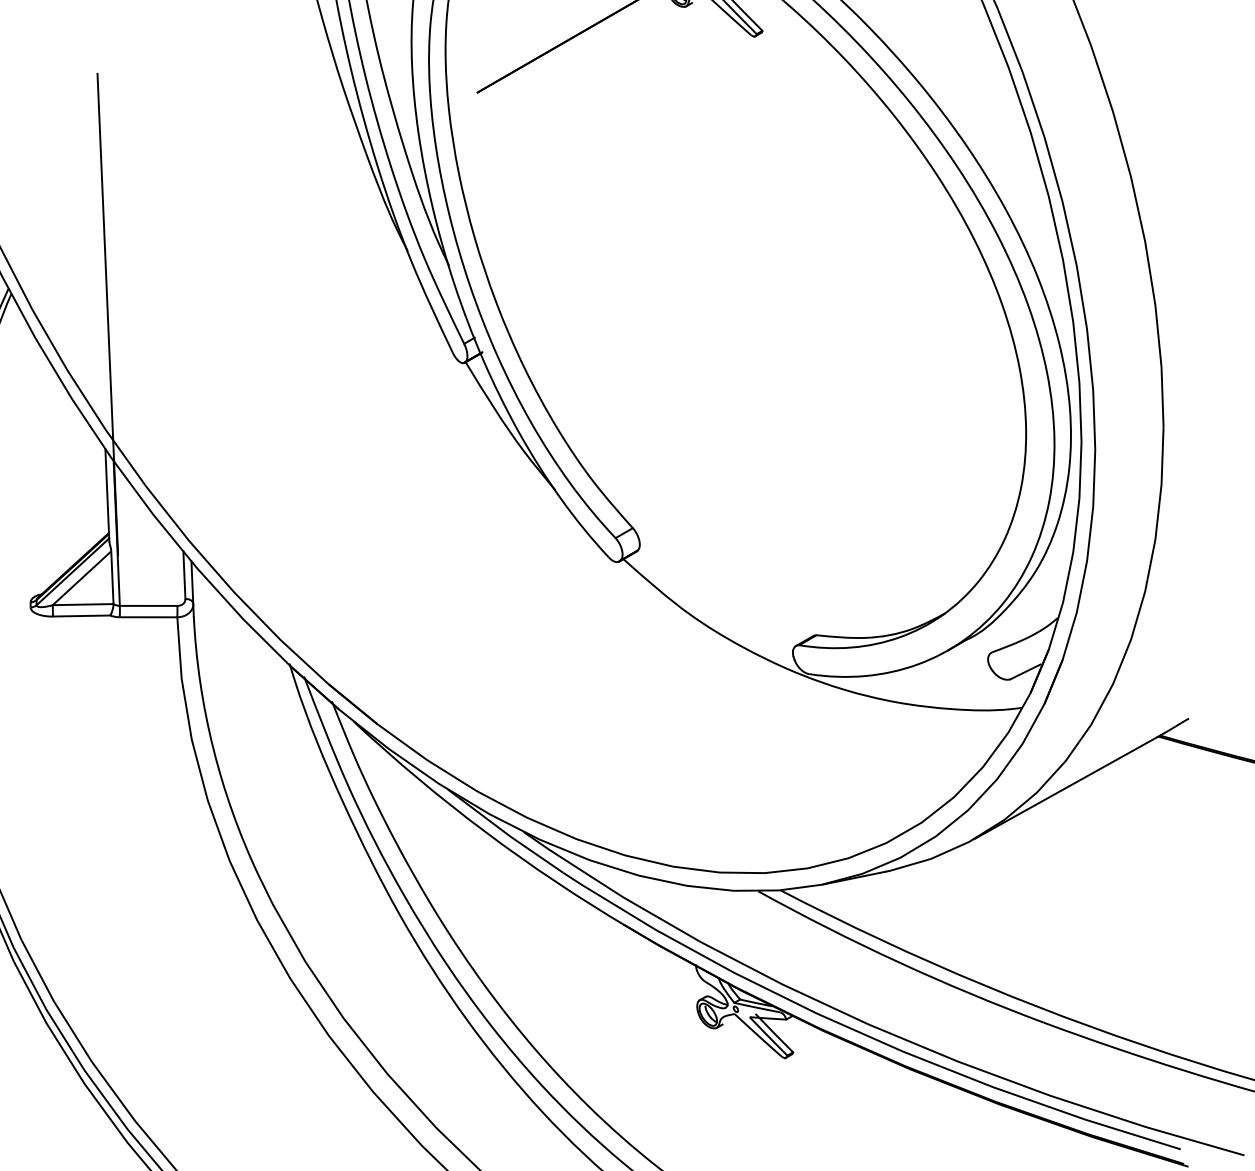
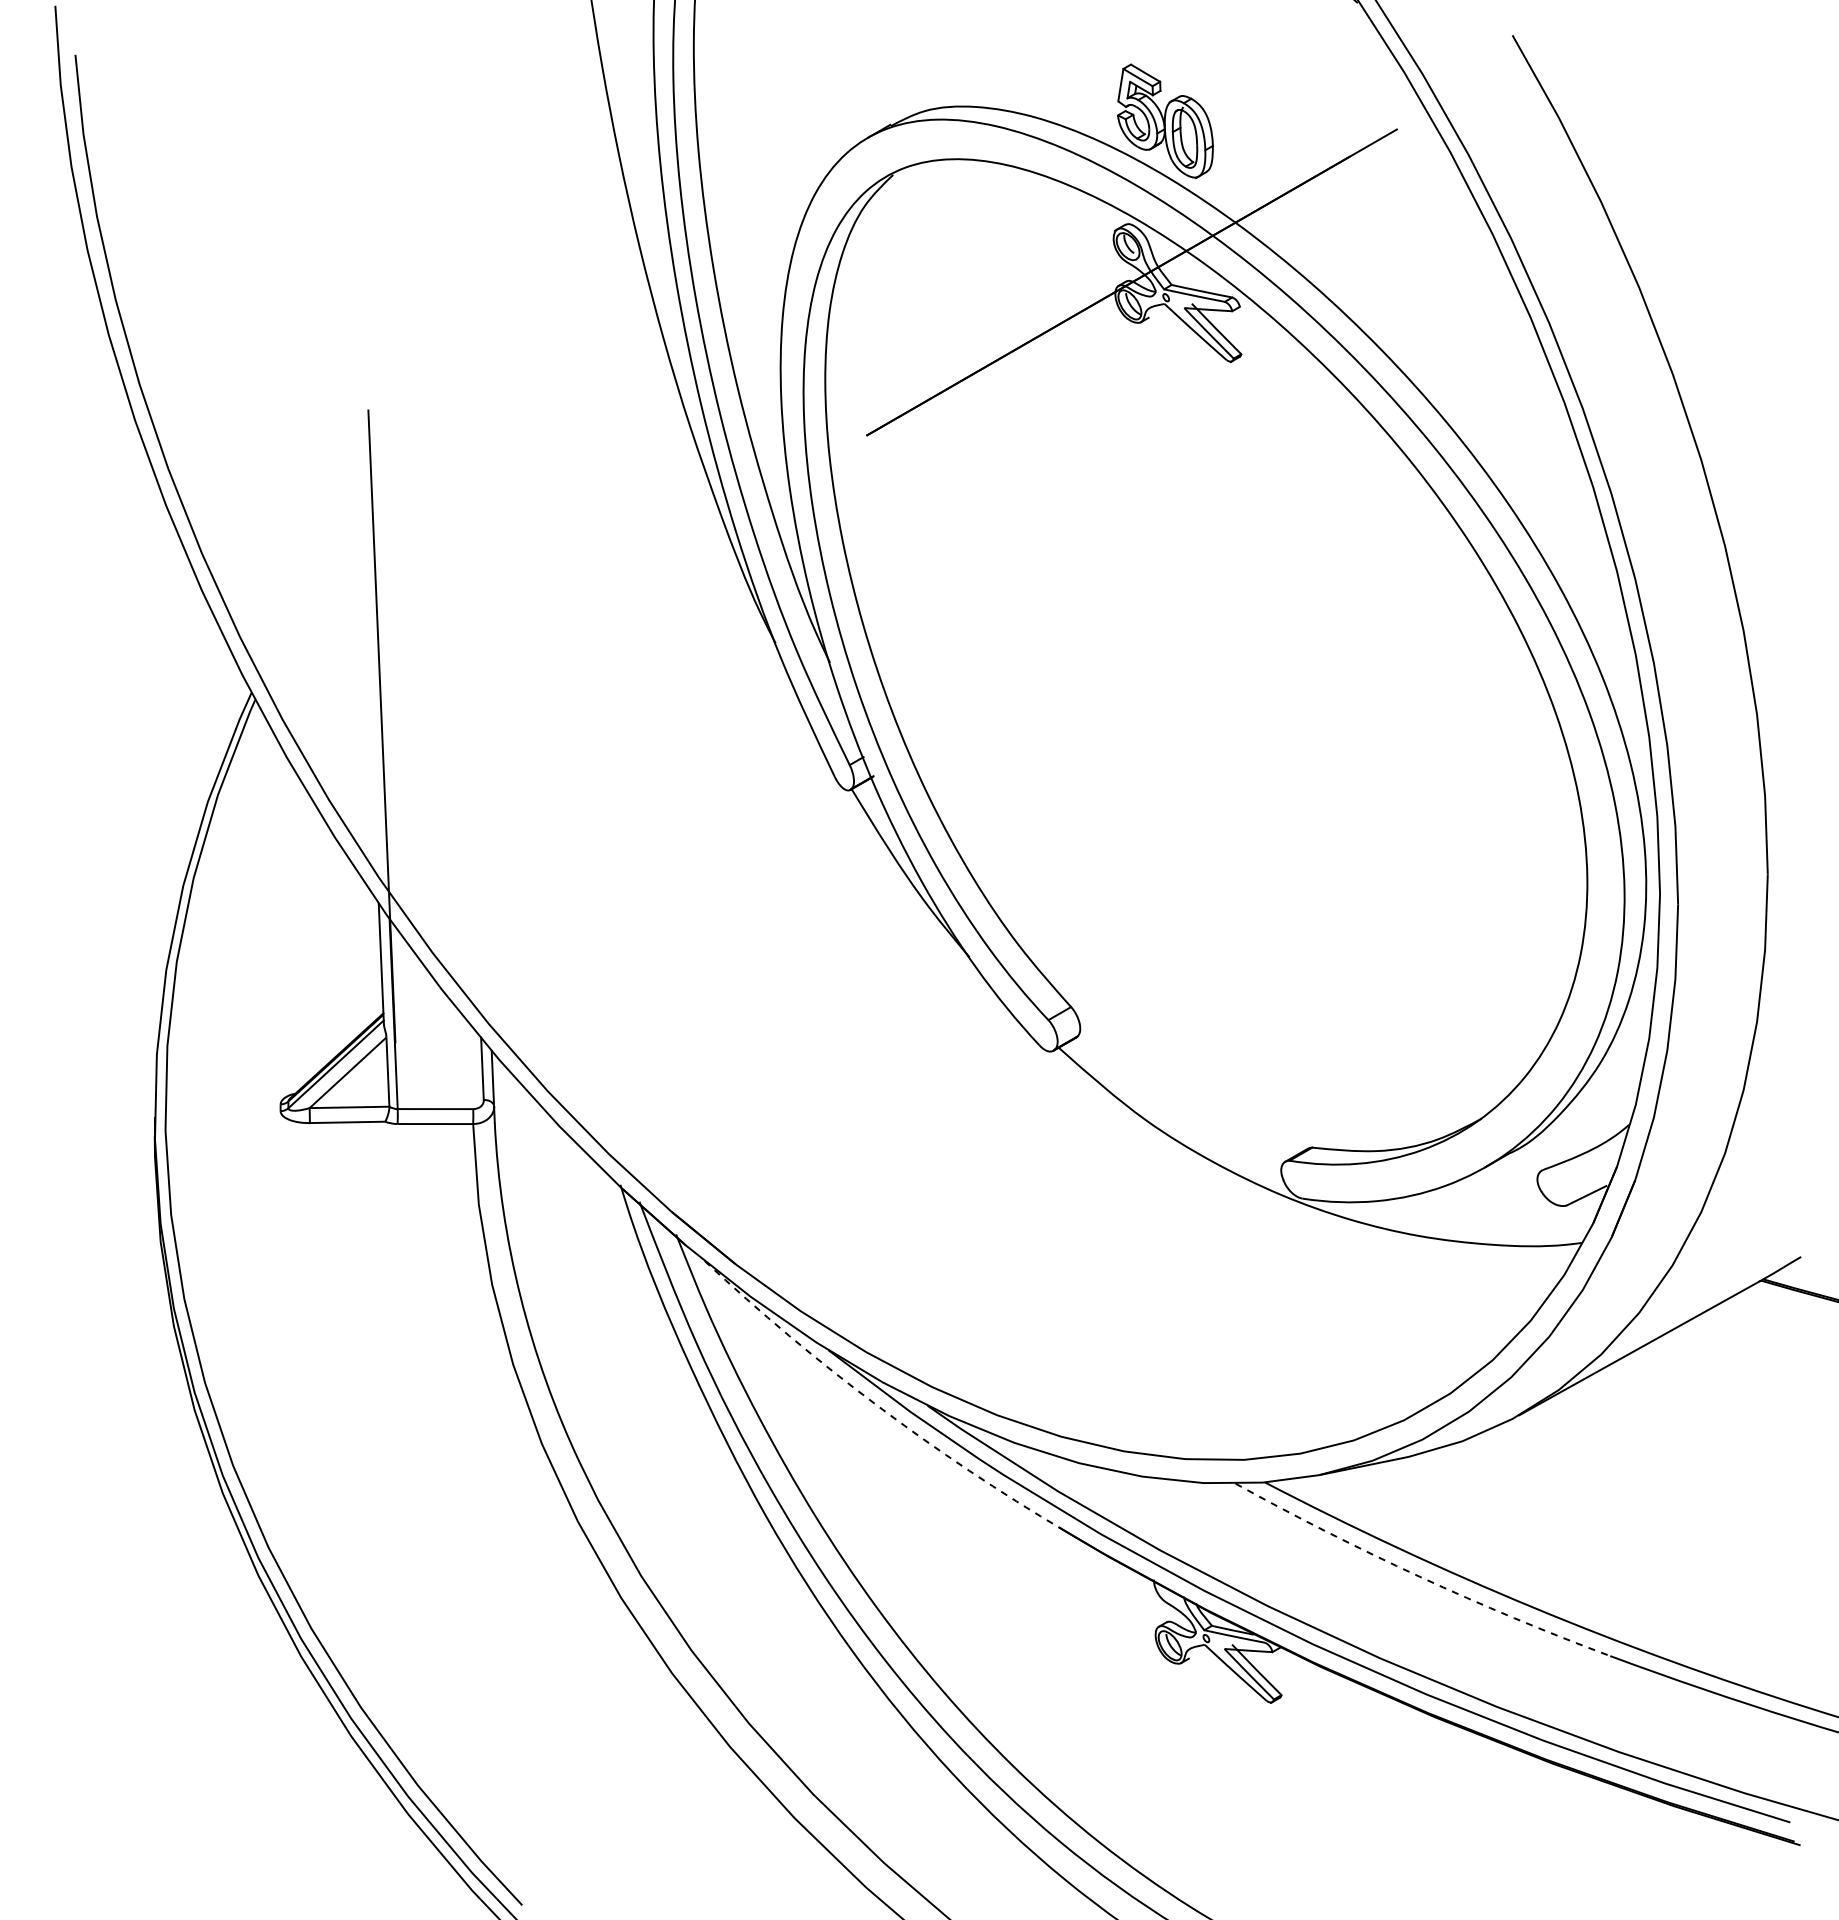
arc: (485, 831) -> (877, 1405), solid -> dashed
arc: (898, 961) -> (1419, 1576), solid -> dashed

